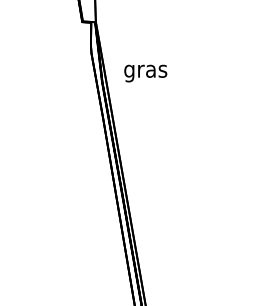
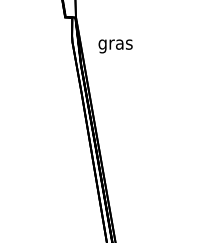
text: (145, 73) -> (115, 46), moved

